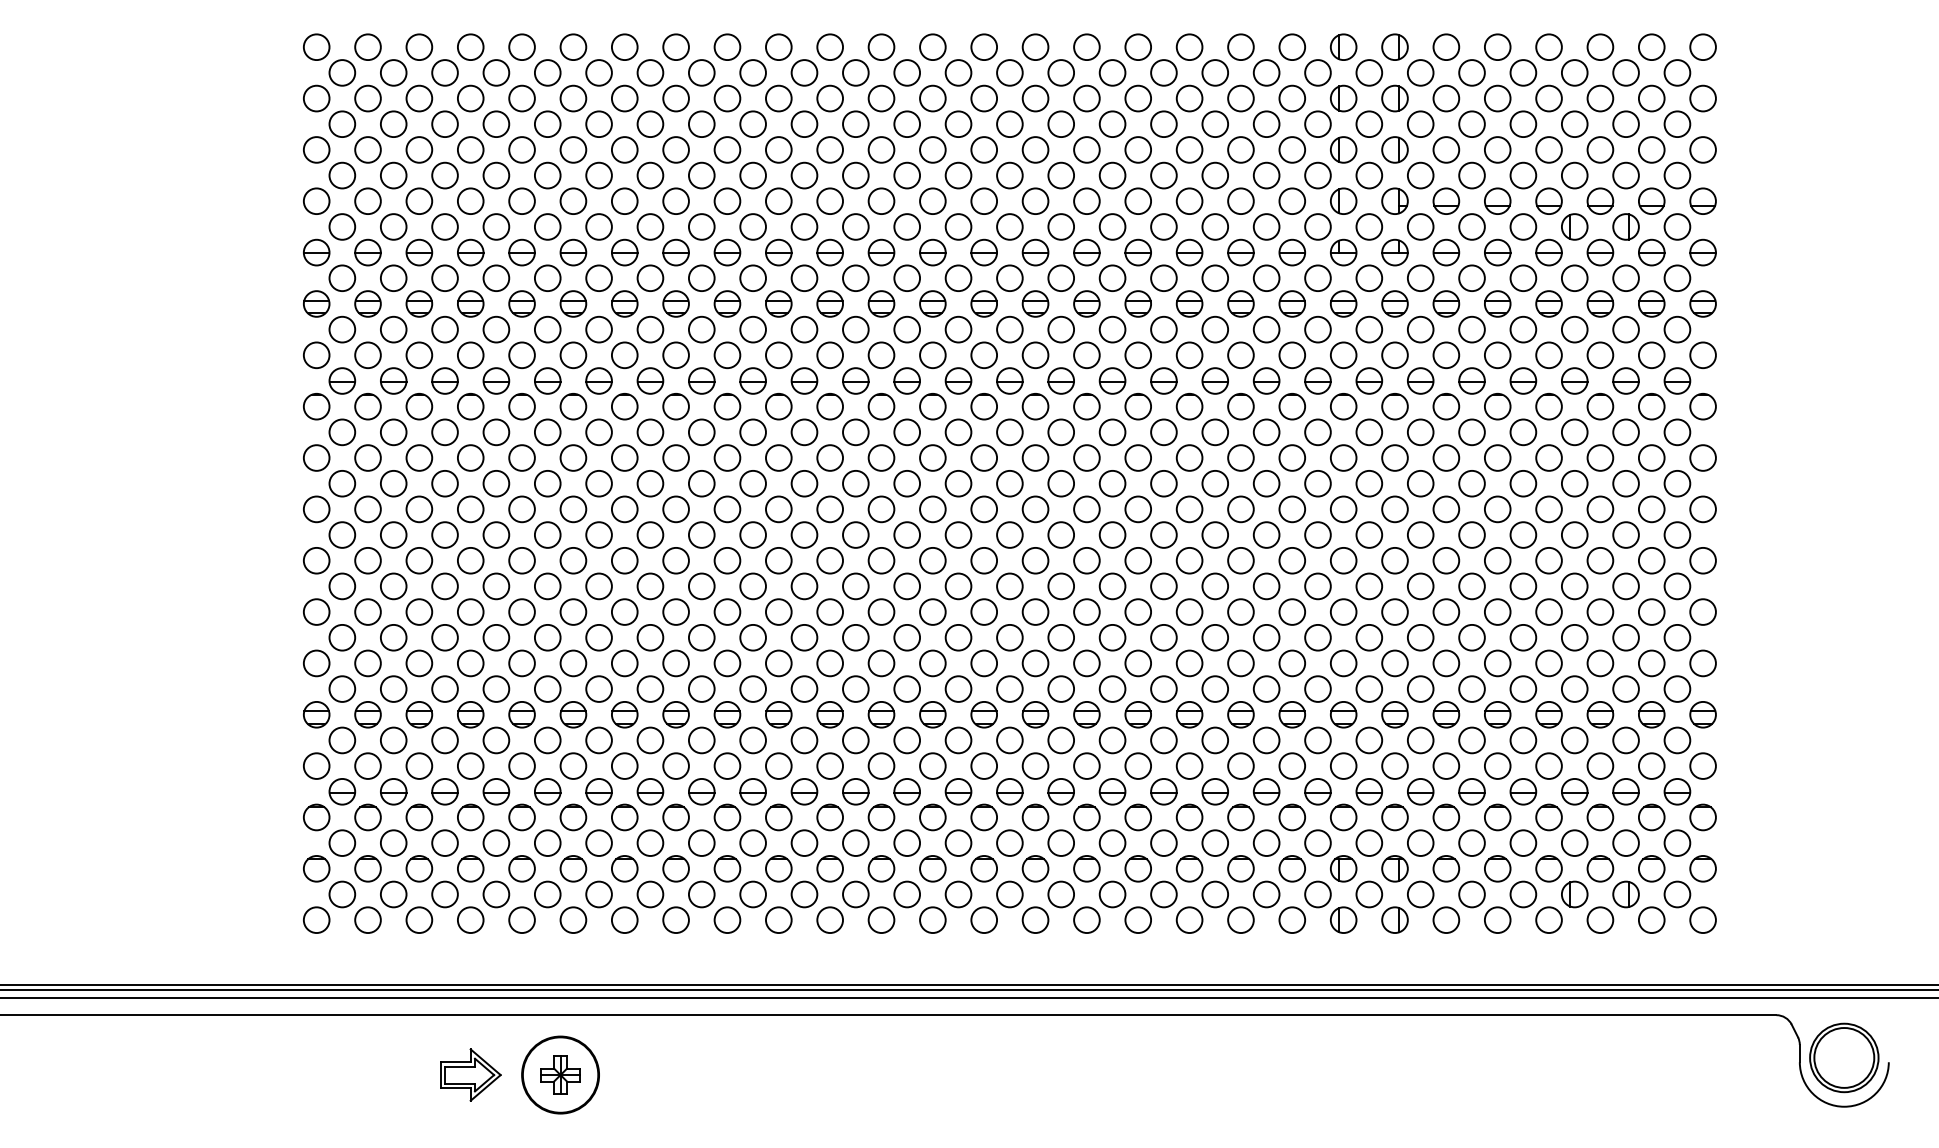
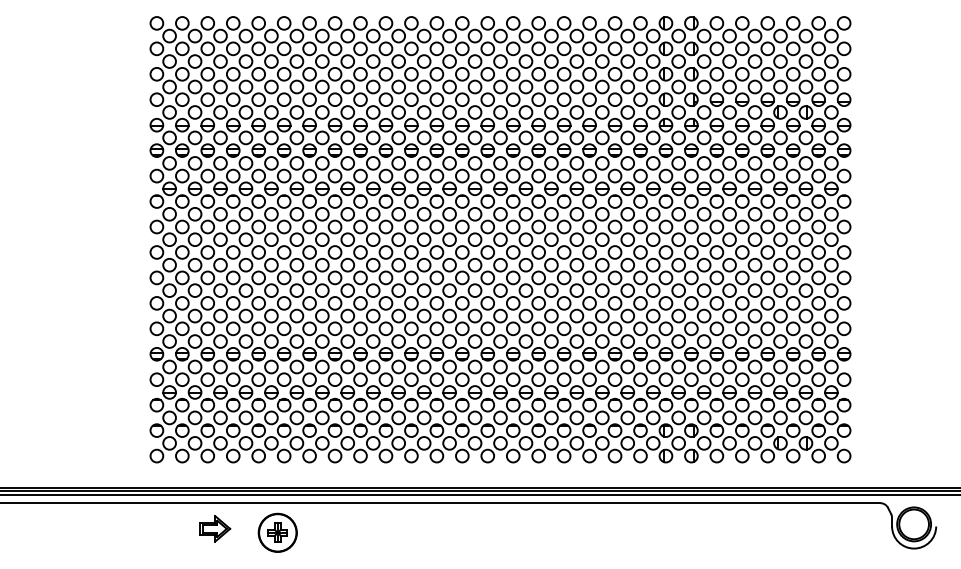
part: (471, 1074) -> (215, 528), moved

